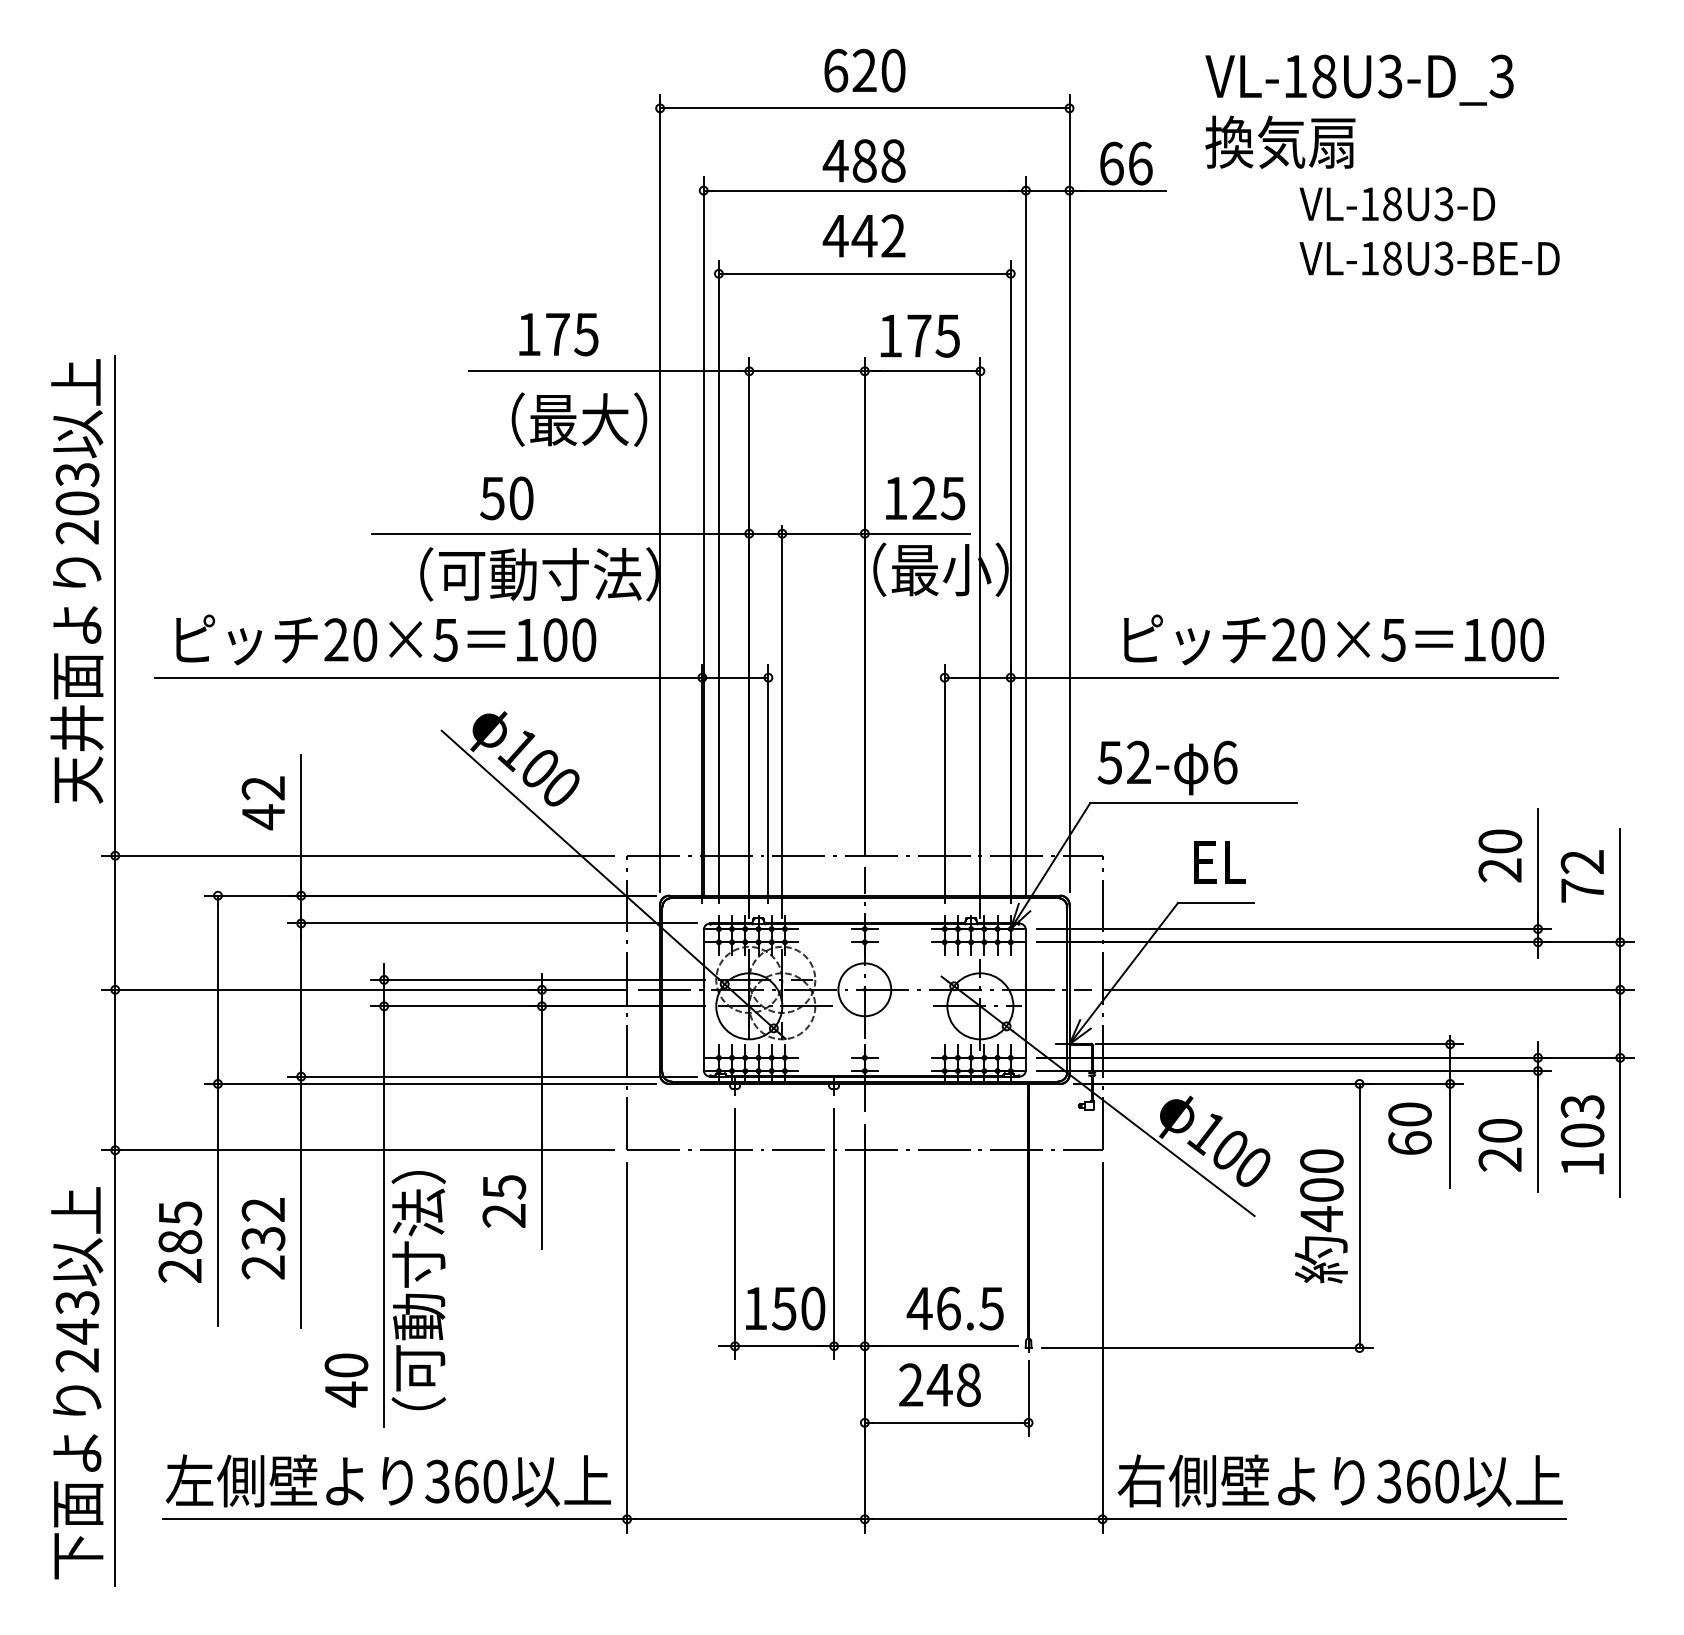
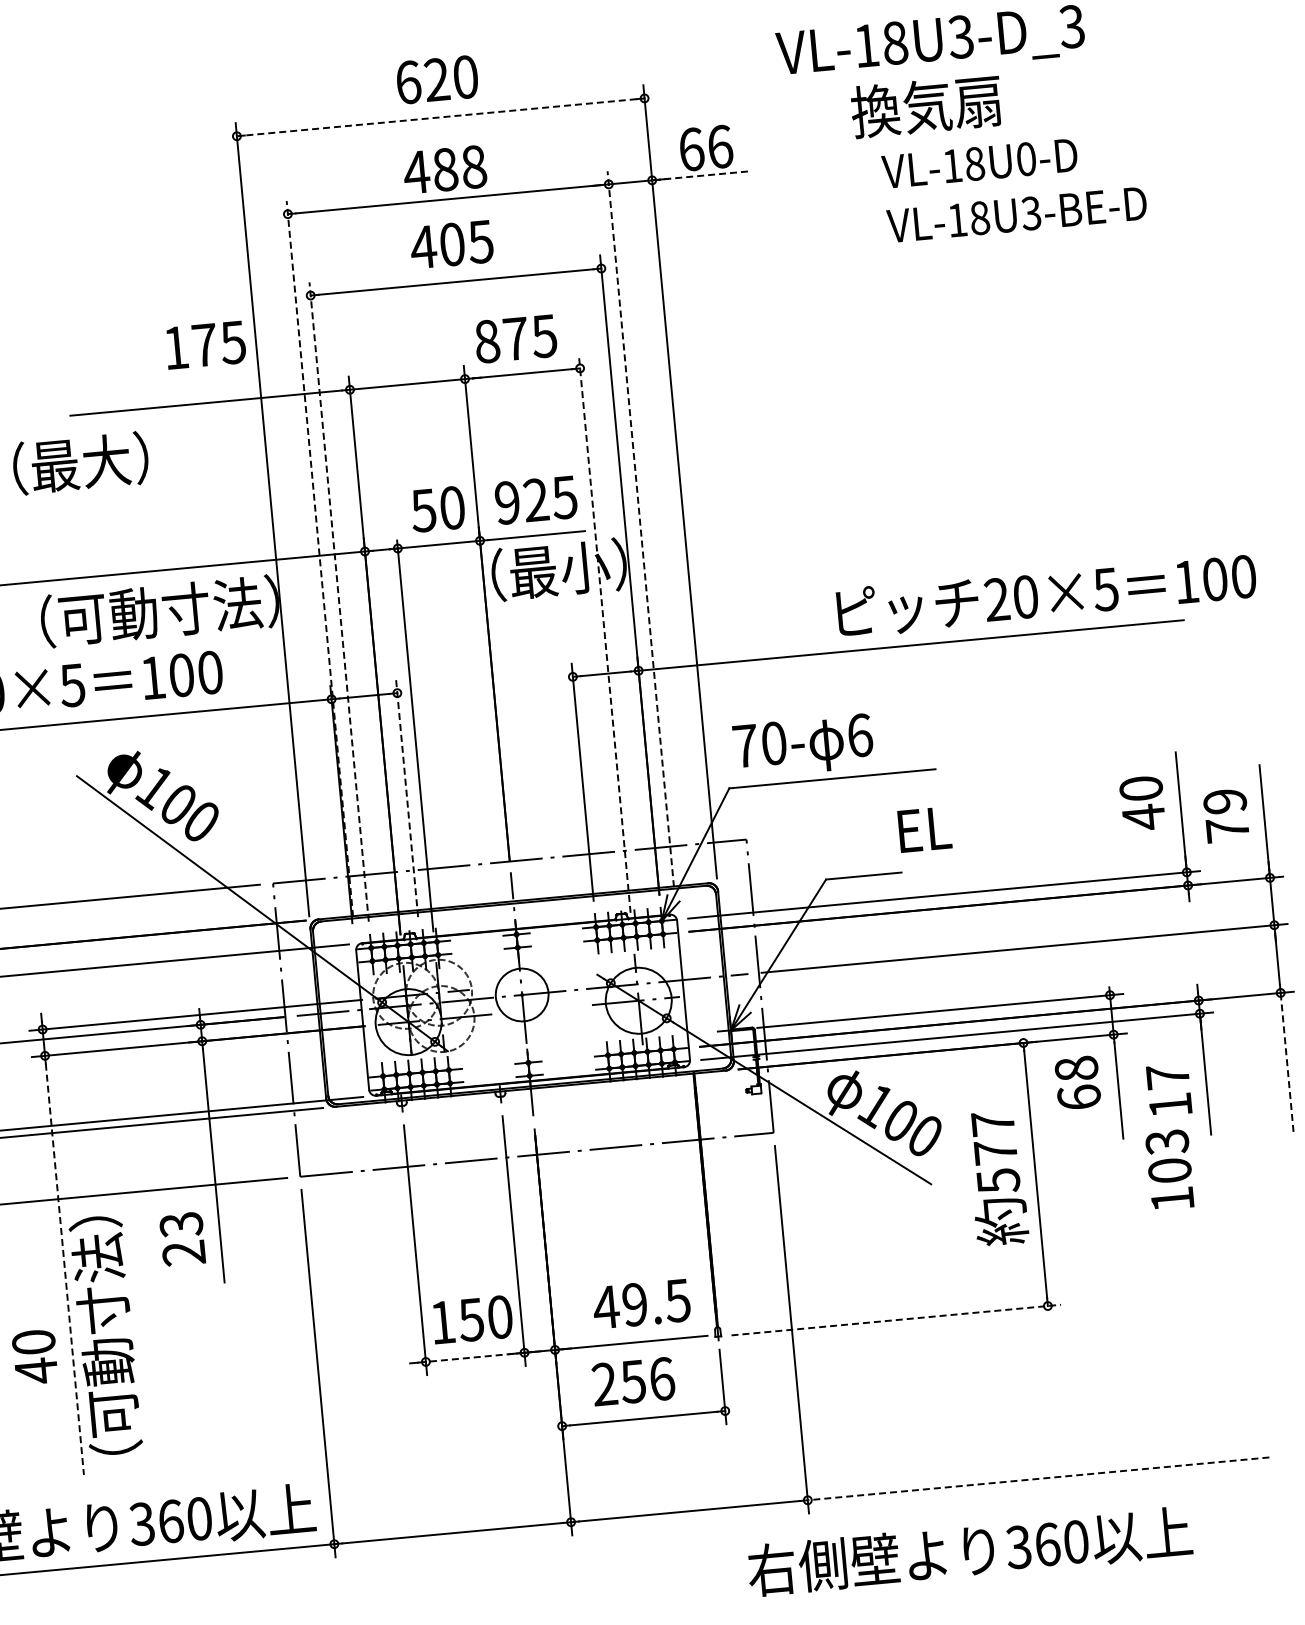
line: (864, 108) -> (440, 117), solid -> dashed
text: (1280, 141) -> (926, 105), moved
line: (1117, 190) -> (699, 175), solid -> dashed
text: (1443, 204) -> (1025, 159), VL-18U3-D -> VL-18U0-D
text: (878, 235) -> (466, 242), 442 -> 405
text: (558, 334) -> (205, 345), moved
text: (890, 335) -> (487, 341), 175 -> 875
text: (579, 419) -> (80, 463), moved
text: (506, 498) -> (437, 509), moved
text: (895, 498) -> (507, 502), 125 -> 925
line: (703, 536) -> (319, 558), solid -> dashed
line: (1025, 536) -> (640, 528), solid -> dashed
line: (718, 581) -> (338, 601), solid -> dashed
line: (980, 638) -> (604, 634), solid -> dashed
text: (1333, 639) -> (1046, 594), moved
text: (1123, 762) -> (758, 744), 52- -> 70-
line: (768, 783) -> (407, 798), solid -> dashed
text: (1582, 861) -> (1224, 800), 72 -> 79
text: (1219, 862) -> (924, 829), moved
text: (1499, 870) -> (1143, 817), 20 -> 40
text: (1409, 1114) -> (1076, 1068), 60 -> 68
line: (1620, 1127) -> (1287, 1062), solid -> dashed
text: (1582, 1134) -> (1169, 1169), moved
text: (1500, 1144) -> (1169, 1090), 20 -> 17
text: (503, 1187) -> (180, 1225), 25 -> 23
text: (1321, 1190) -> (995, 1152), 400 -> 577
line: (384, 1221) -> (65, 1270), solid -> dashed
text: (948, 1308) -> (634, 1304), 46.5 -> 49.5
line: (784, 1346) -> (475, 1357), solid -> dashed
line: (1207, 1348) -> (896, 1320), solid -> dashed
text: (346, 1380) -> (35, 1357), moved
text: (953, 1384) -> (646, 1379), 248 -> 256
text: (1339, 1480) -> (969, 1550), moved
line: (1334, 1519) -> (1038, 1479), solid -> dashed

